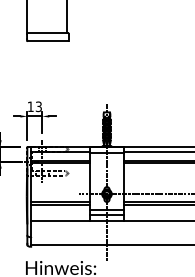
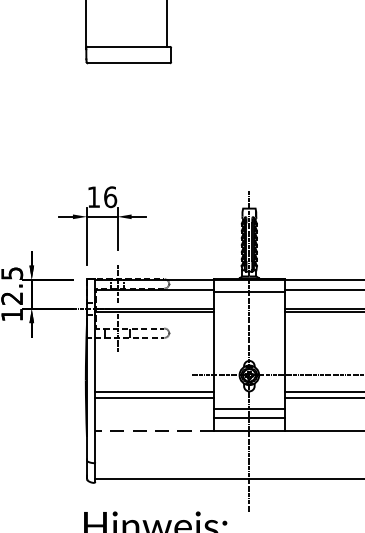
text: (38, 106) -> (109, 196), 13 -> 16
line: (60, 221) -> (154, 431), solid -> dashed

